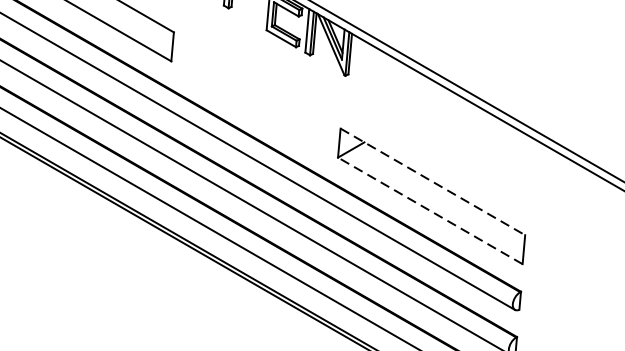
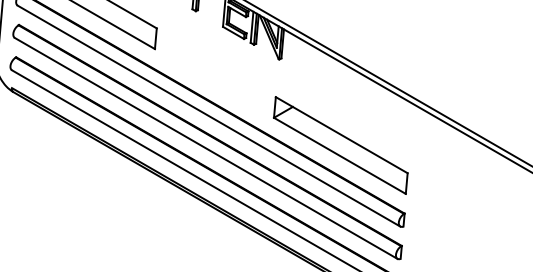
line: (433, 182) -> (342, 135), dashed -> solid
line: (429, 210) -> (339, 155), dashed -> solid

